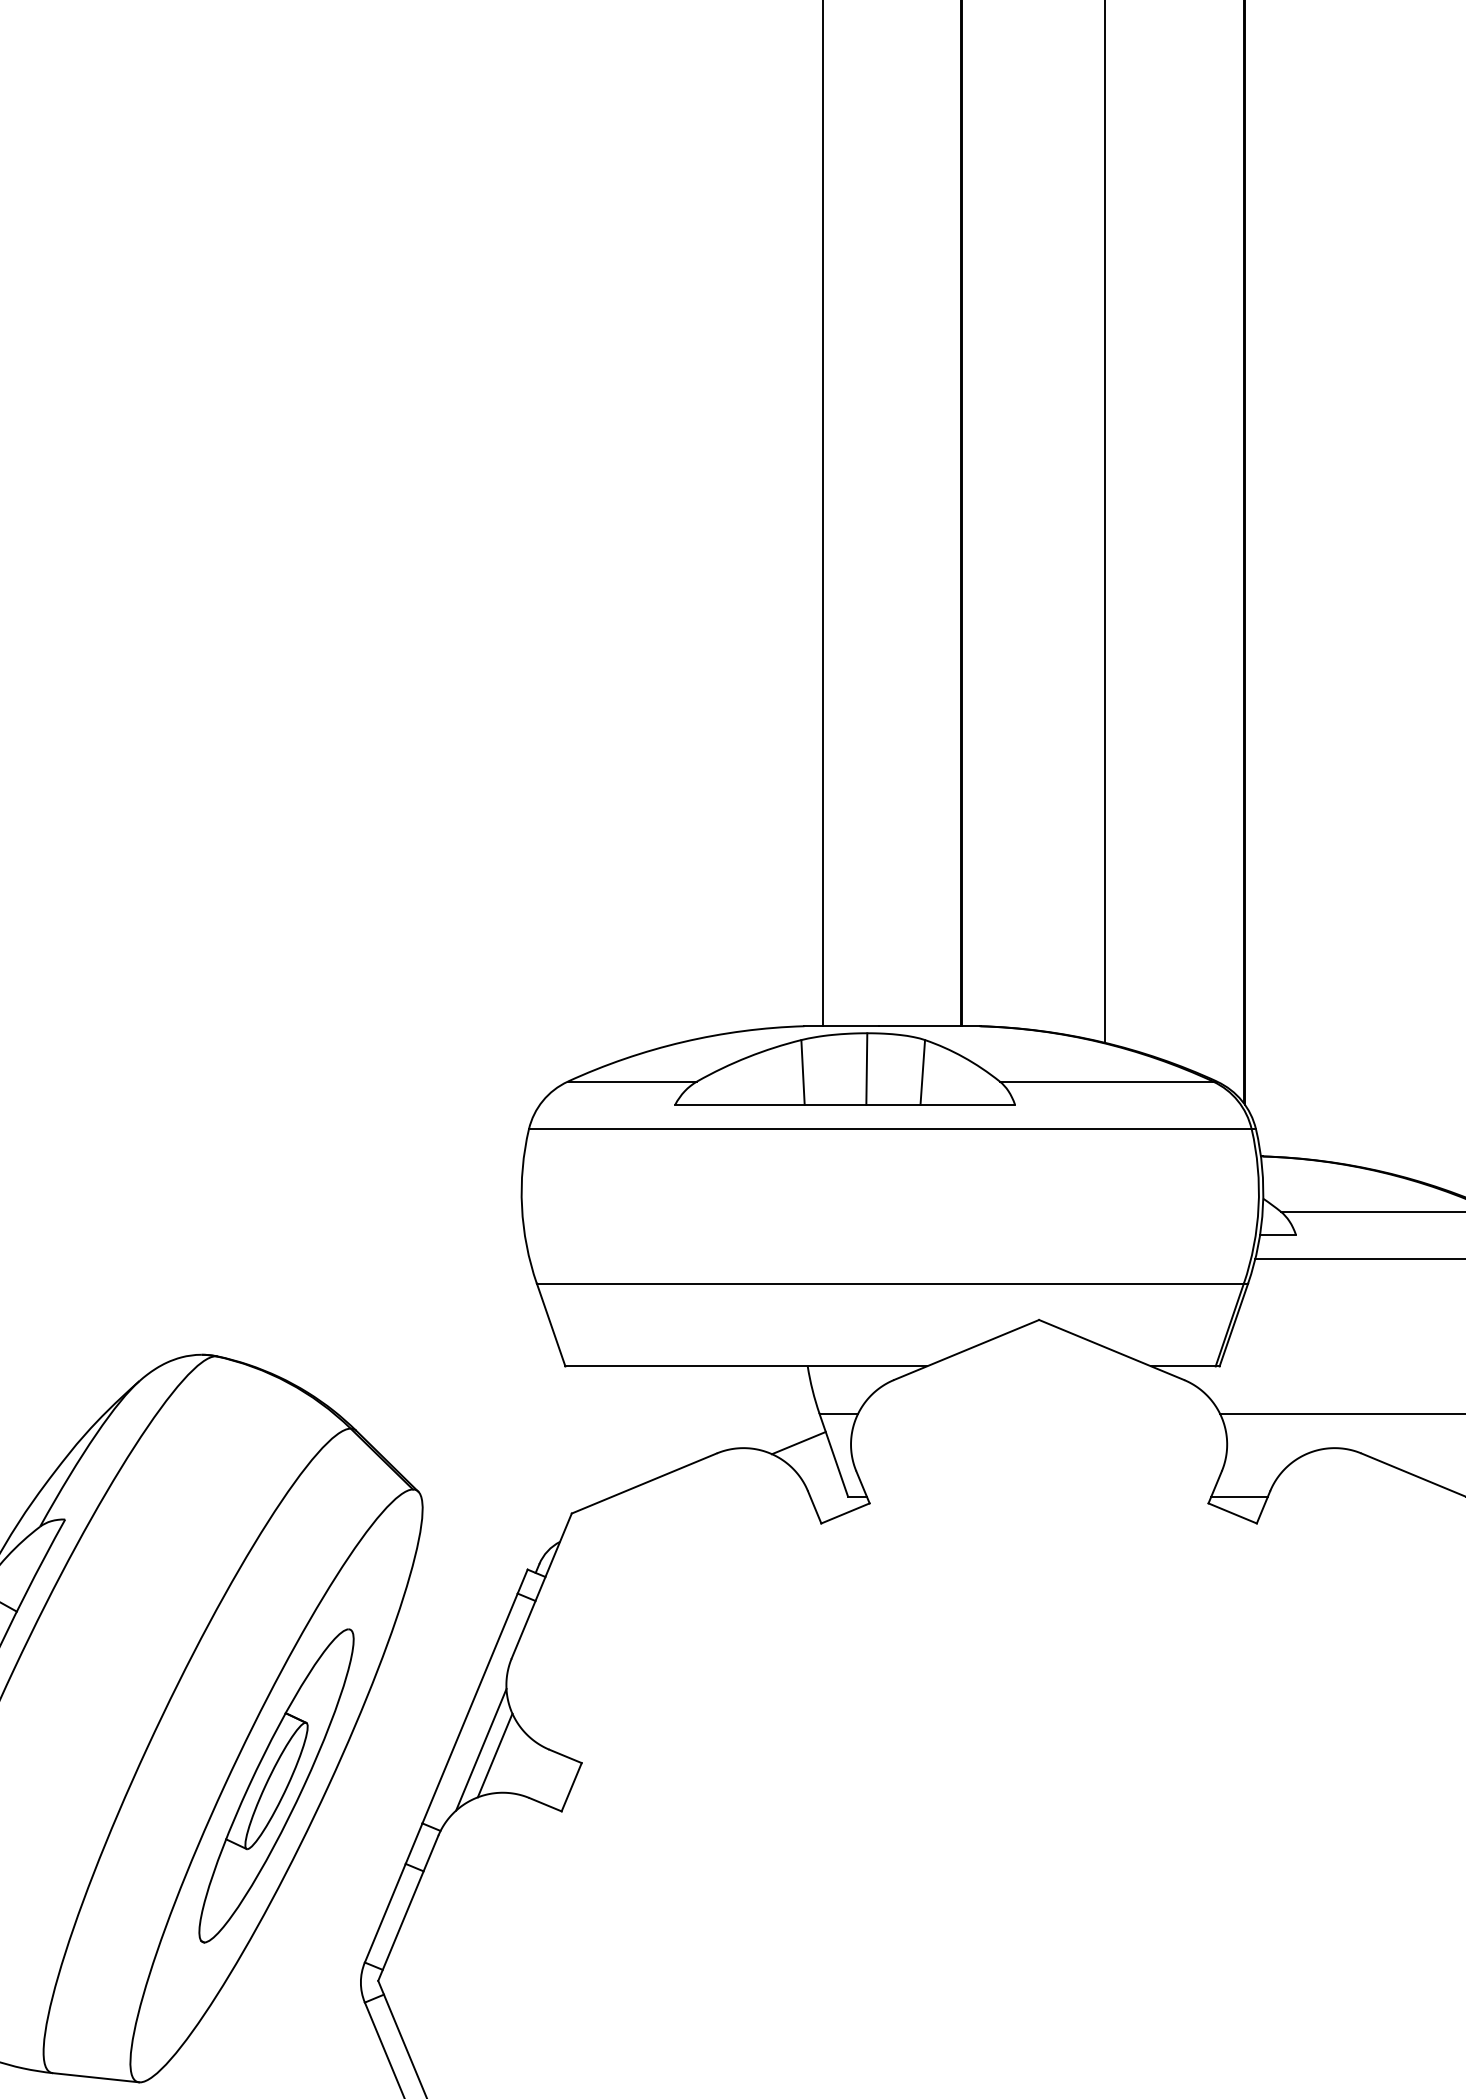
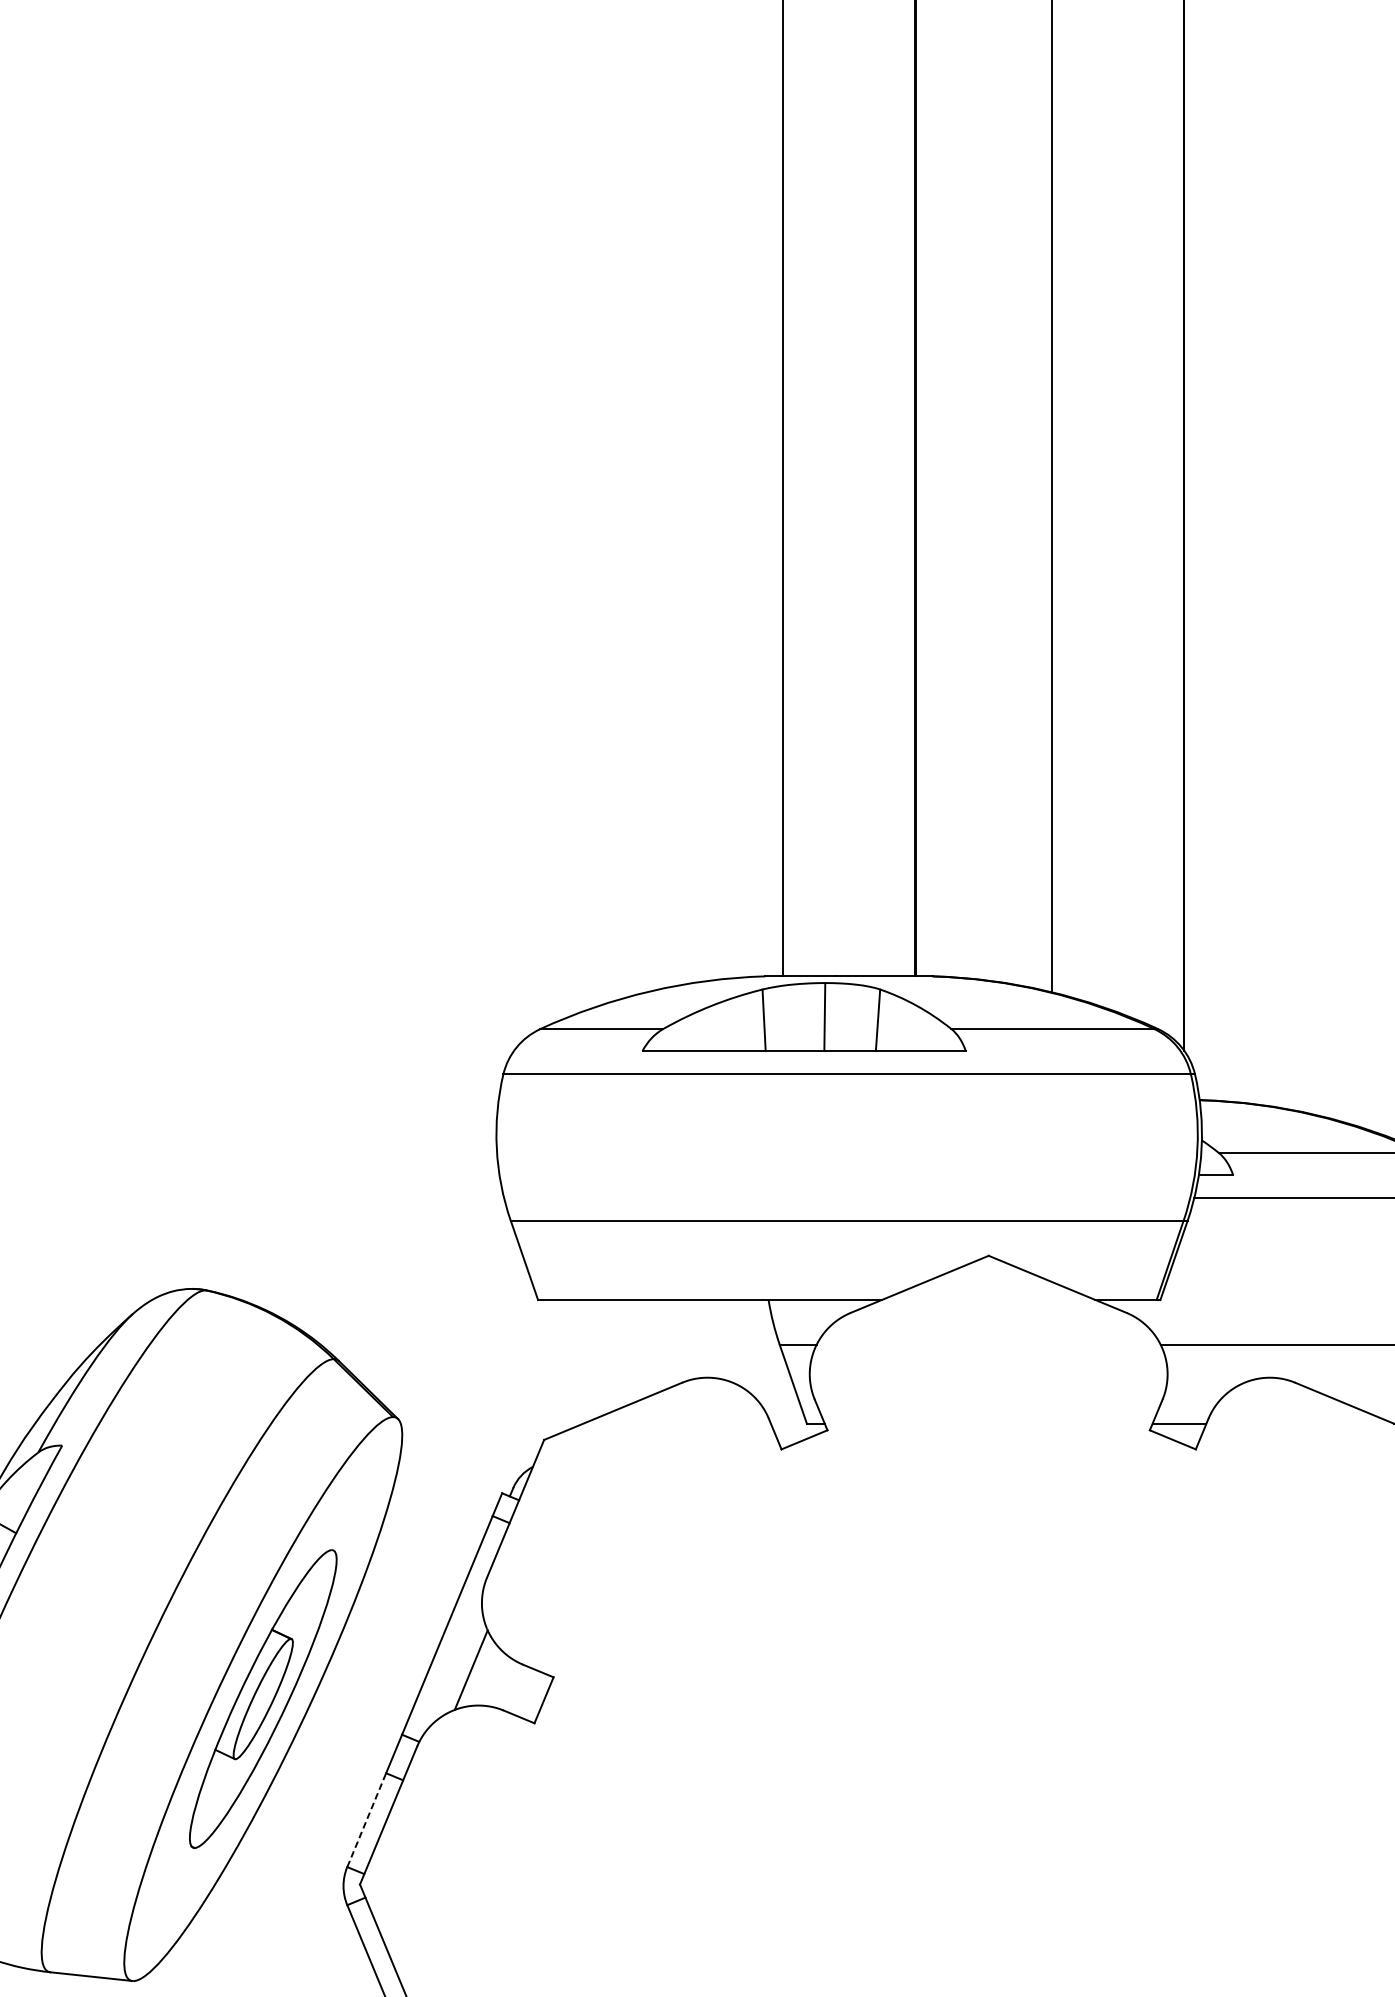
line: (798, 1442) -> (759, 1372), removed
line: (481, 1749) -> (458, 1664), removed
line: (385, 1912) -> (366, 1819), solid -> dashed

